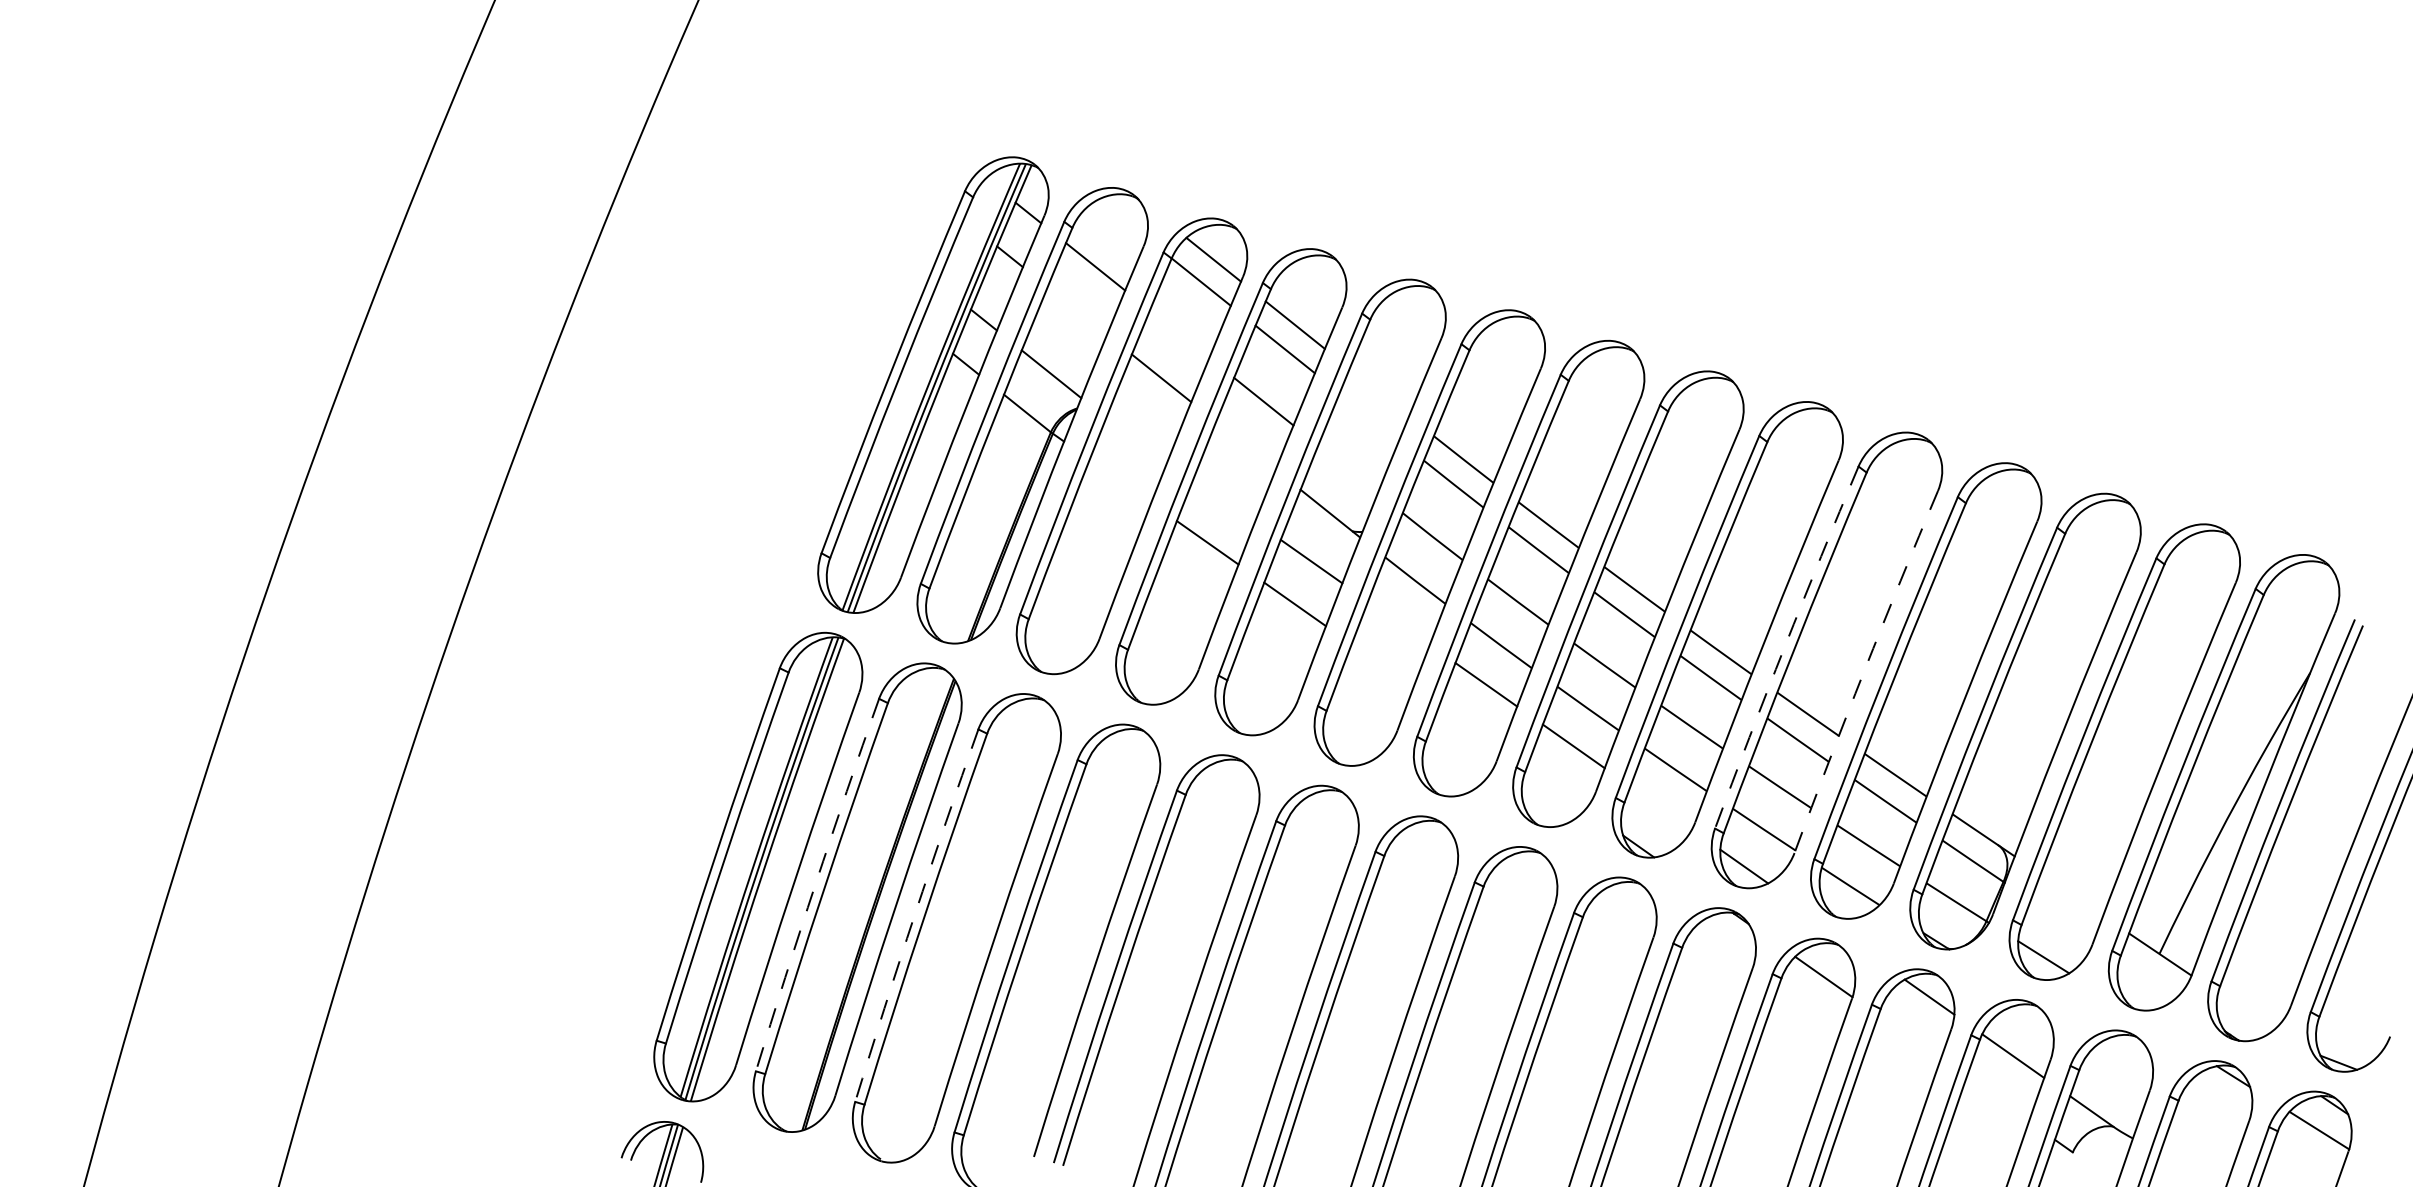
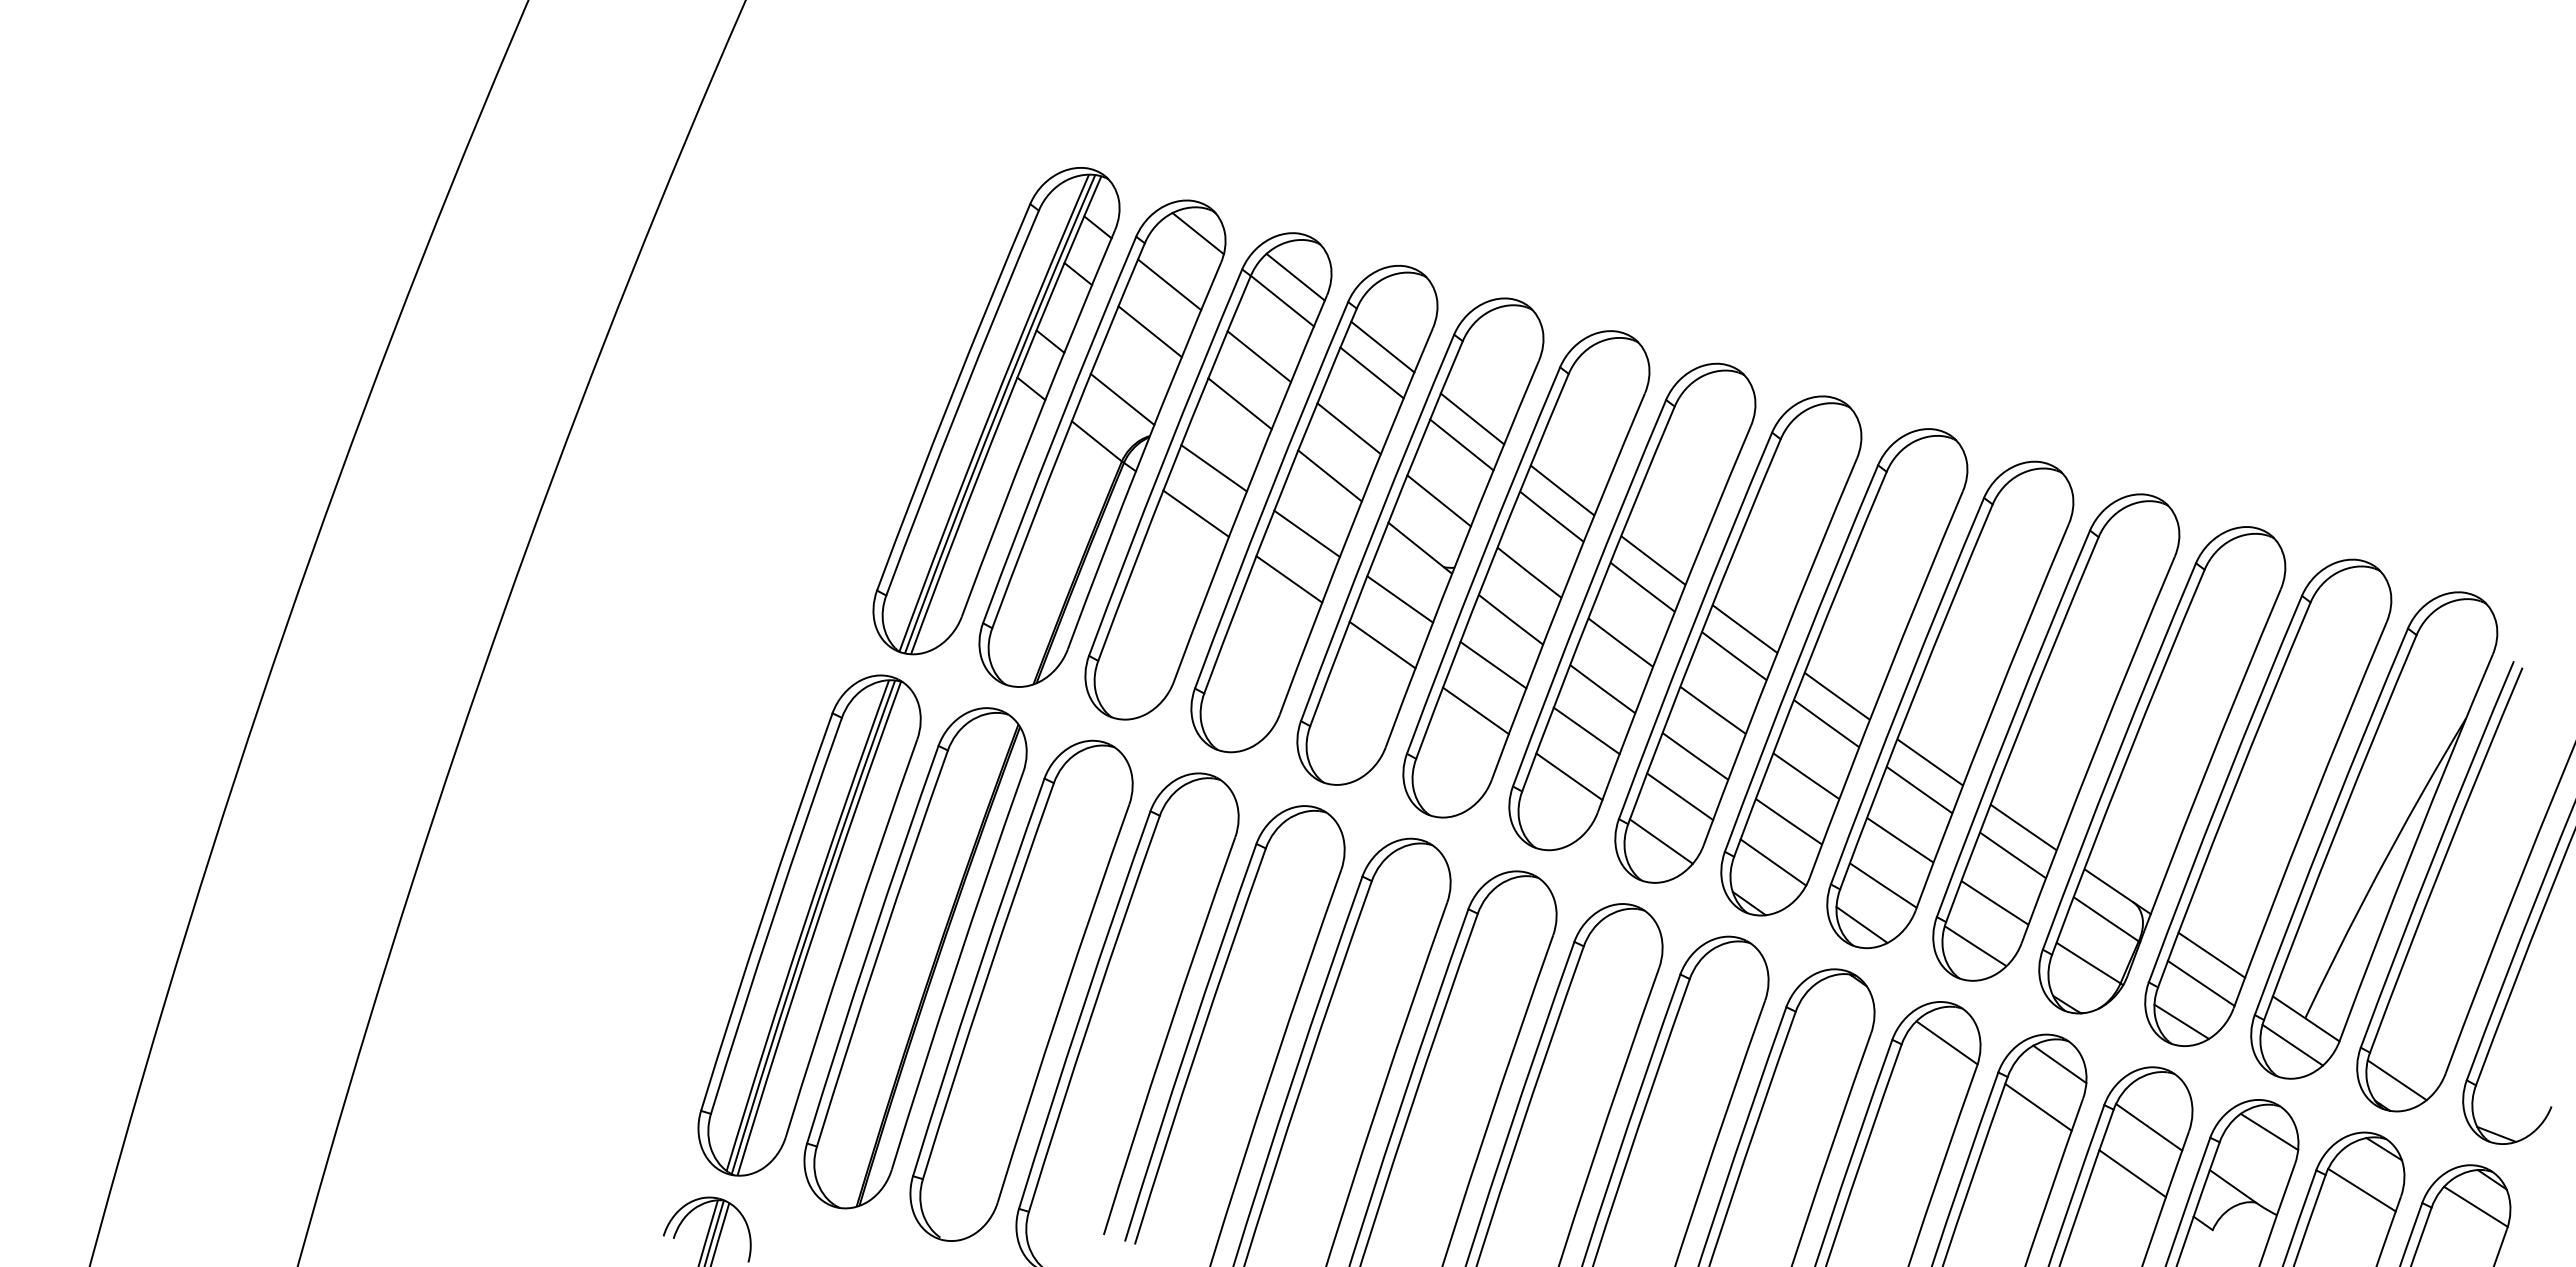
line: (1121, 218) -> (1197, 233), added
line: (1076, 310) -> (1149, 331), added
line: (1178, 334) -> (1258, 356), added
line: (1379, 392) -> (1472, 418), added
line: (1369, 416) -> (1461, 444), added
line: (1136, 438) -> (1213, 468), added
line: (1245, 445) -> (1329, 475), added
line: (1347, 468) -> (1438, 500), added
line: (1120, 481) -> (1196, 513), added
line: (1223, 499) -> (1306, 533), added
line: (1399, 622) -> (1493, 664), added
arc: (1784, 646) -> (1905, 690), dashed -> solid
line: (1382, 665) -> (1475, 710), added
arc: (1864, 671) -> (1990, 716), dashed -> solid
line: (1470, 727) -> (1569, 776), added
line: (1555, 788) -> (1660, 841), added
line: (1661, 808) -> (1773, 862), added
arc: (815, 884) -> (870, 944), dashed -> solid
line: (2071, 894) -> (2211, 954), added
arc: (914, 914) -> (976, 976), dashed -> solid
line: (2061, 921) -> (2200, 983), added
line: (2147, 978) -> (2292, 1044), added
line: (2244, 1012) -> (2396, 1080), added
line: (1909, 1036) -> (2038, 1106), added
line: (2125, 1060) -> (2269, 1131), added
line: (1997, 1099) -> (2132, 1173), added
line: (2212, 1114) -> (2361, 1189), added

